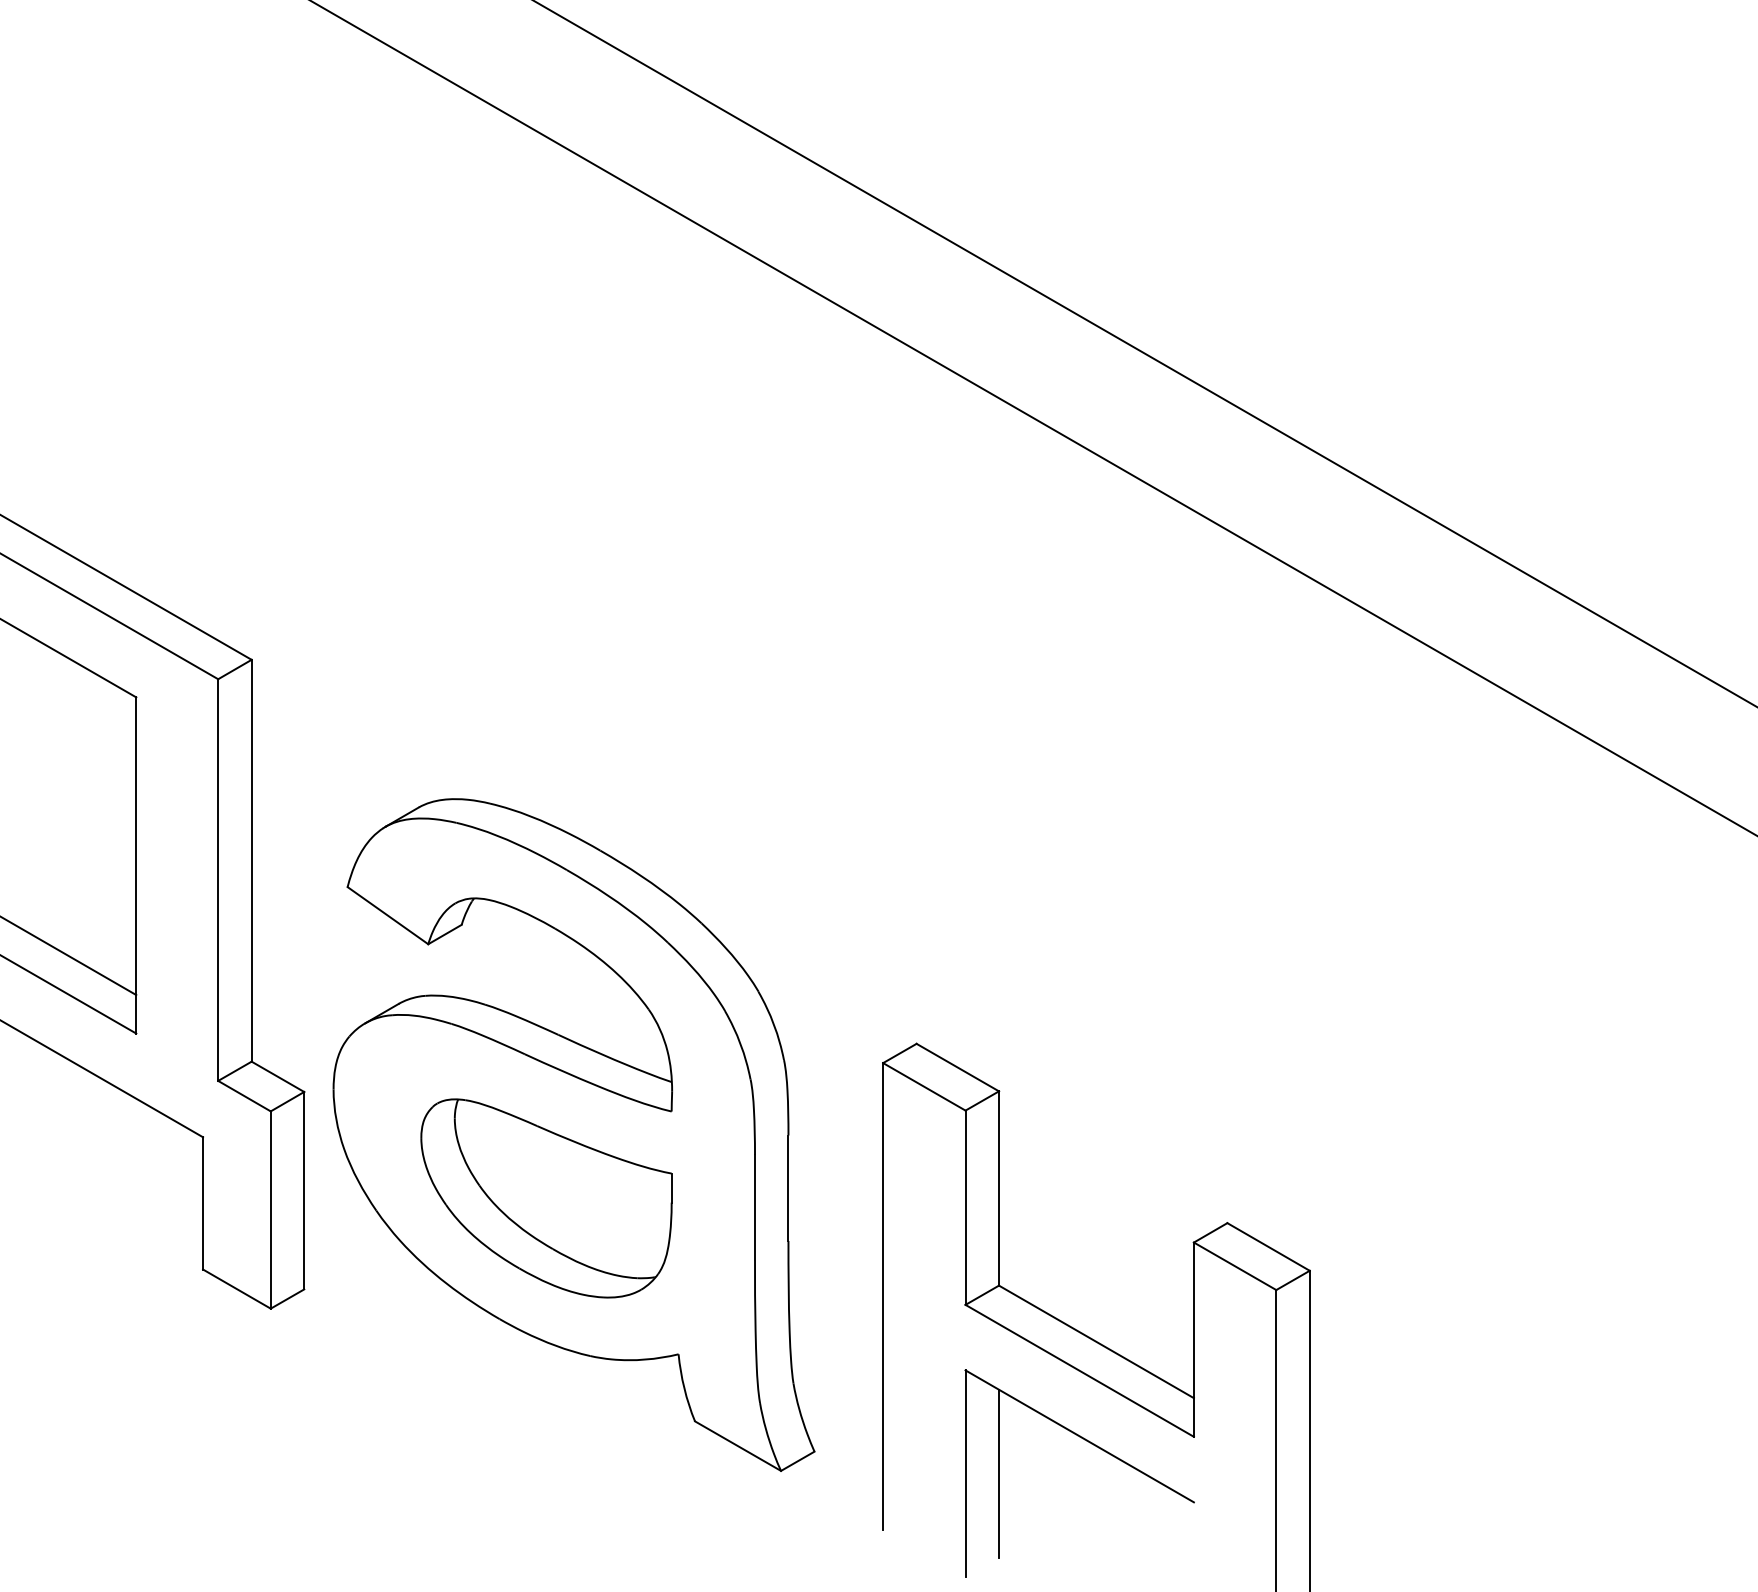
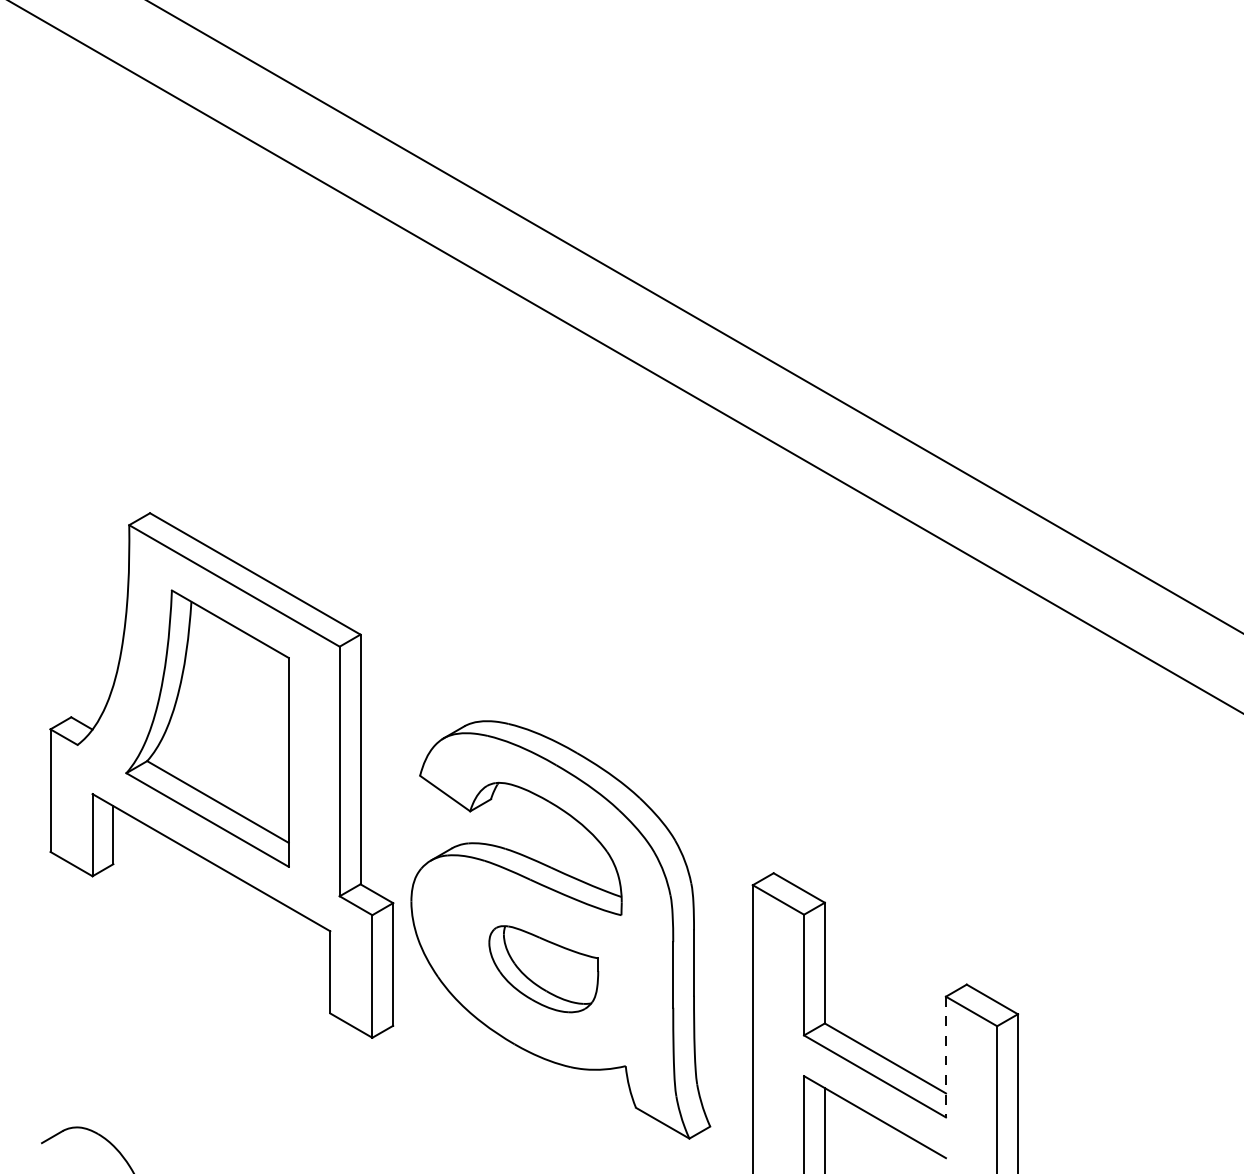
part: (546, 1197) -> (543, 968), size x0.7
line: (1193, 1340) -> (945, 1057), solid -> dashed

